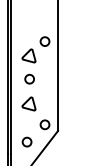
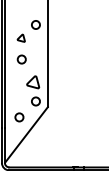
part: (29, 56) -> (21, 38), size x0.6
part: (29, 104) -> (33, 82), moved

